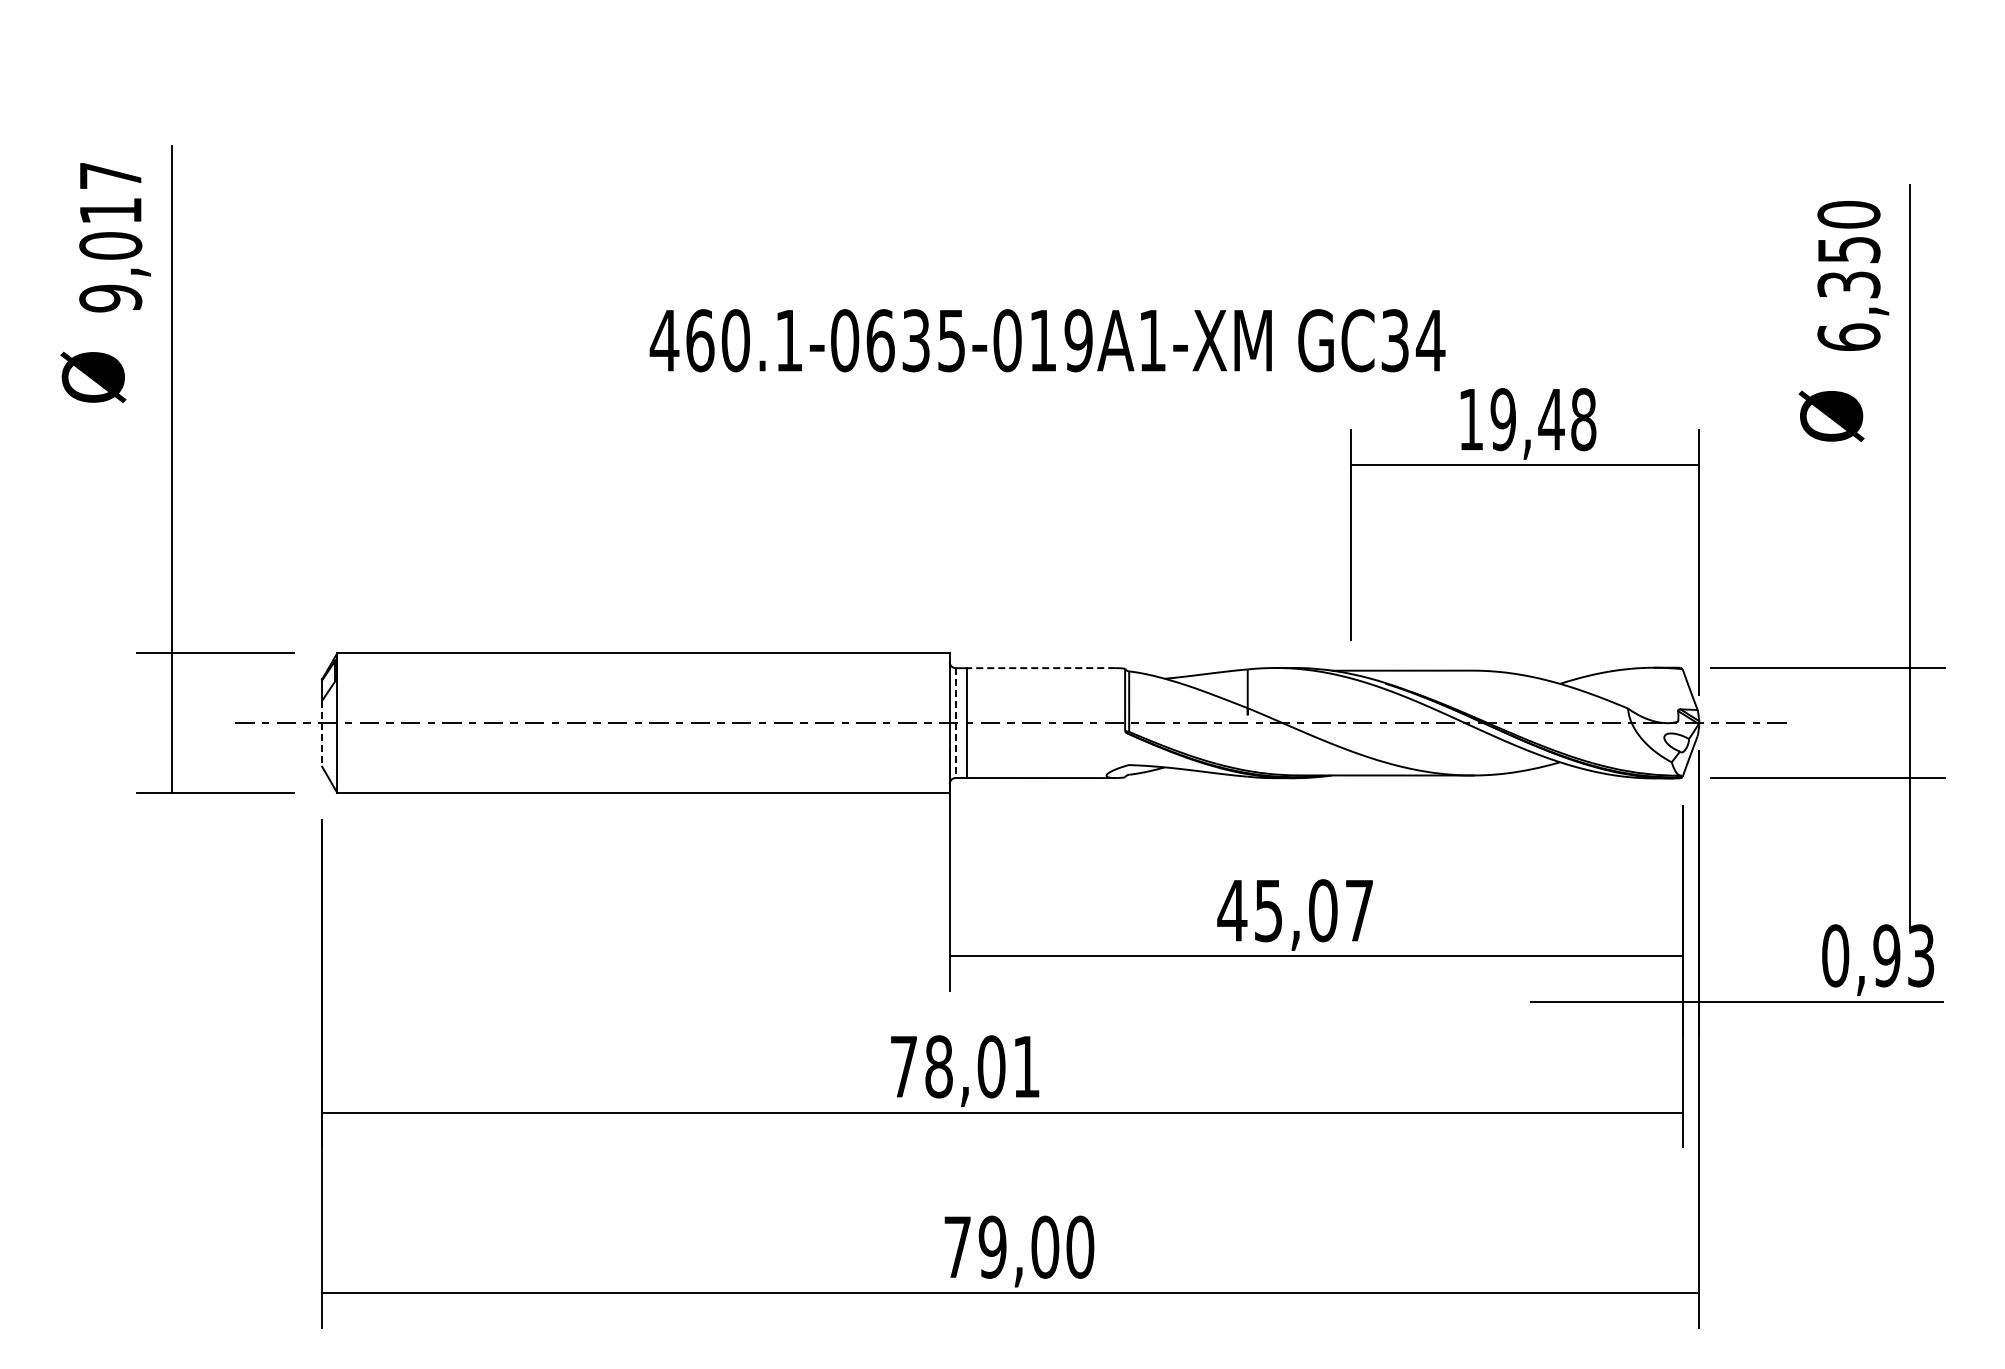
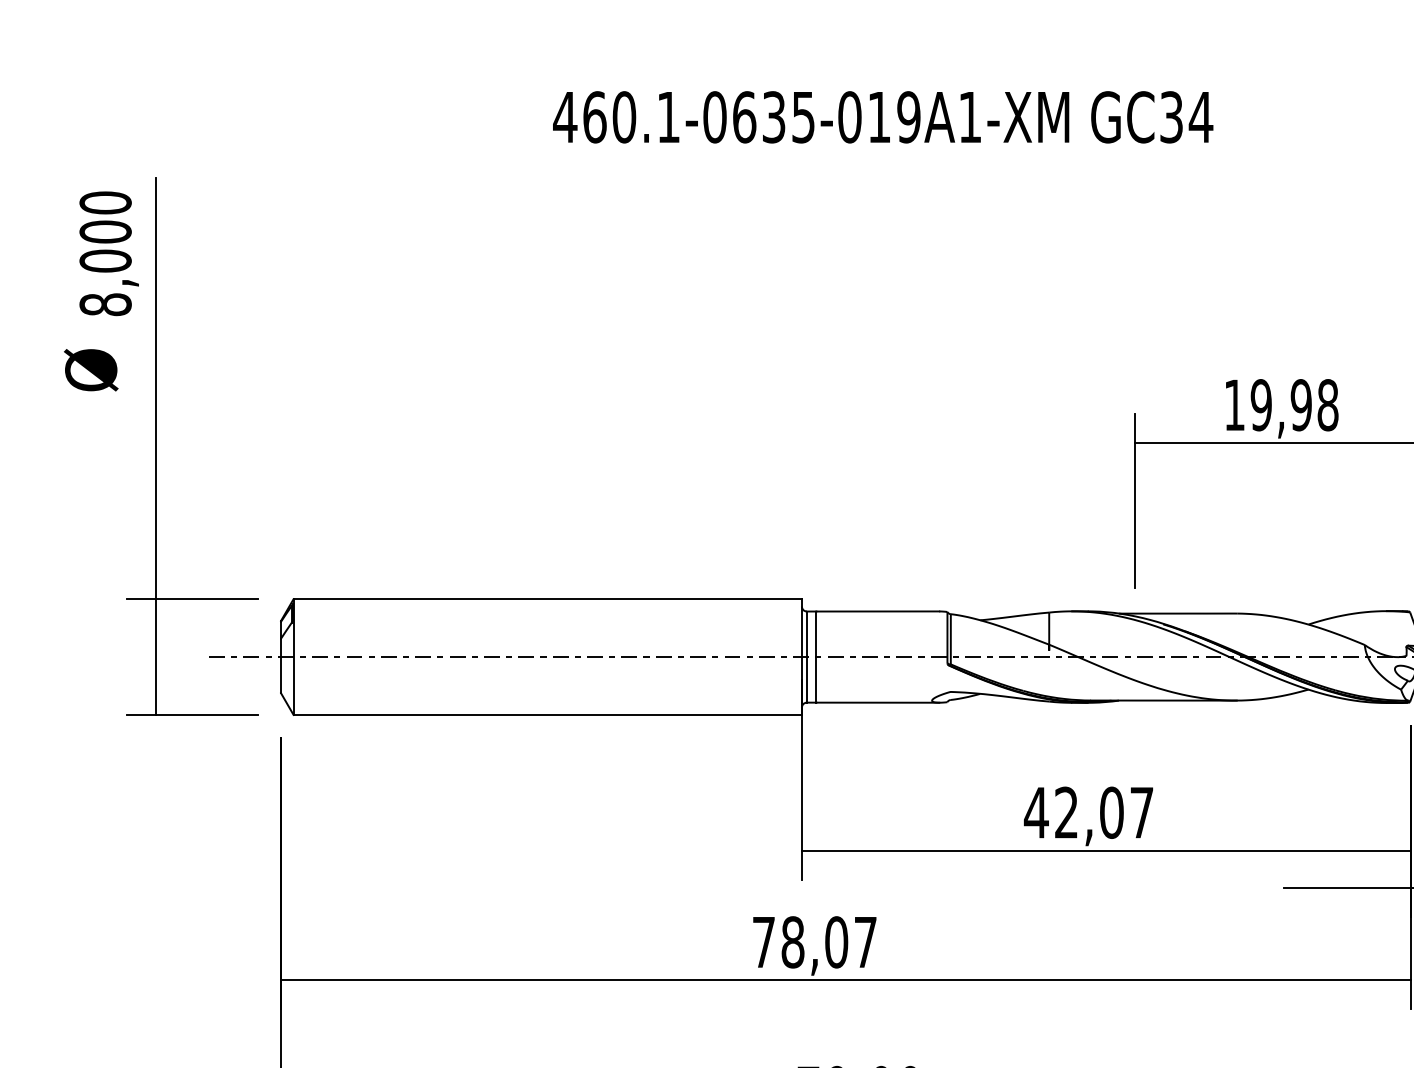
text: (110, 237) -> (105, 254), 9,017 -> 8,000
text: (1047, 340) -> (883, 117), moved
text: (1551, 419) -> (1301, 405), 19,48 -> 19,98
line: (1040, 668) -> (877, 611), dashed -> solid
line: (955, 723) -> (806, 657), dashed -> solid
line: (322, 733) -> (281, 665), dashed -> solid
text: (1268, 910) -> (1066, 812), 45,07 -> 42,07
text: (1026, 1066) -> (865, 942), 78,01 -> 78,07

